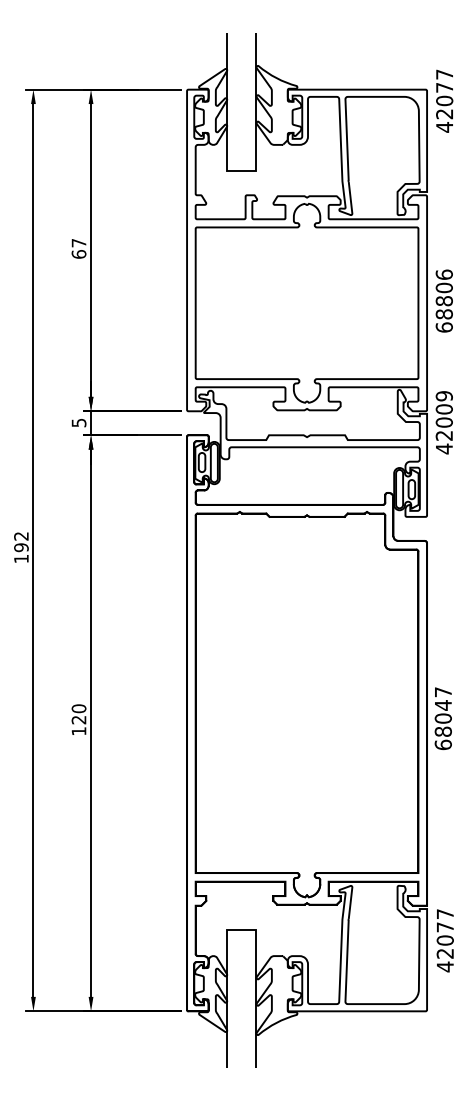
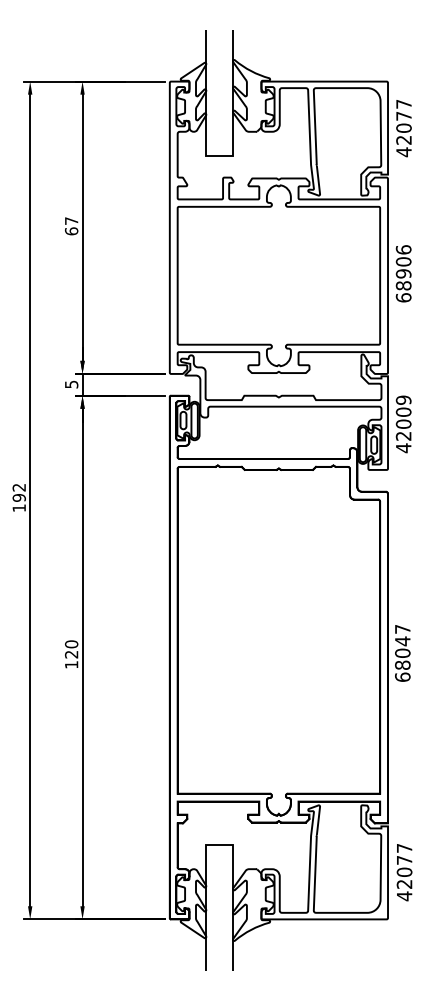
text: (444, 100) -> (403, 127), moved
text: (444, 301) -> (403, 274), 68806 -> 68906
text: (443, 422) -> (402, 424), moved
text: (444, 940) -> (403, 872), moved

